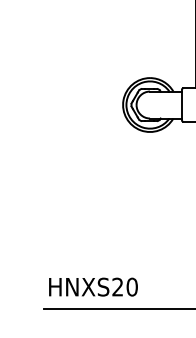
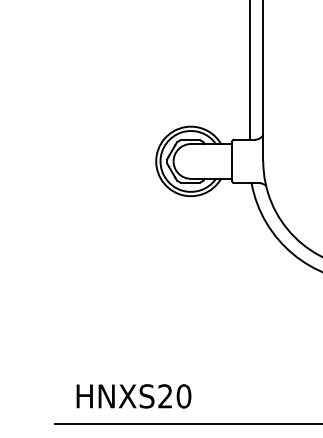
text: (93, 287) -> (133, 396), moved

